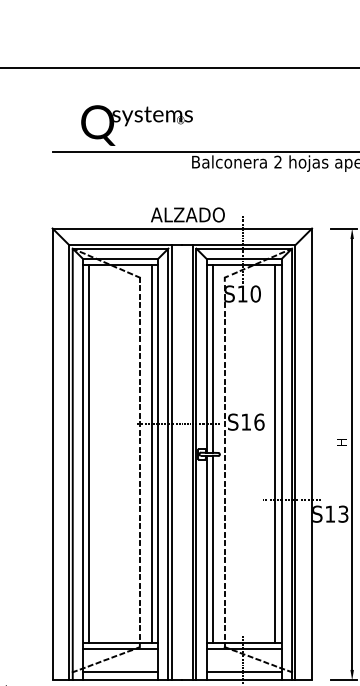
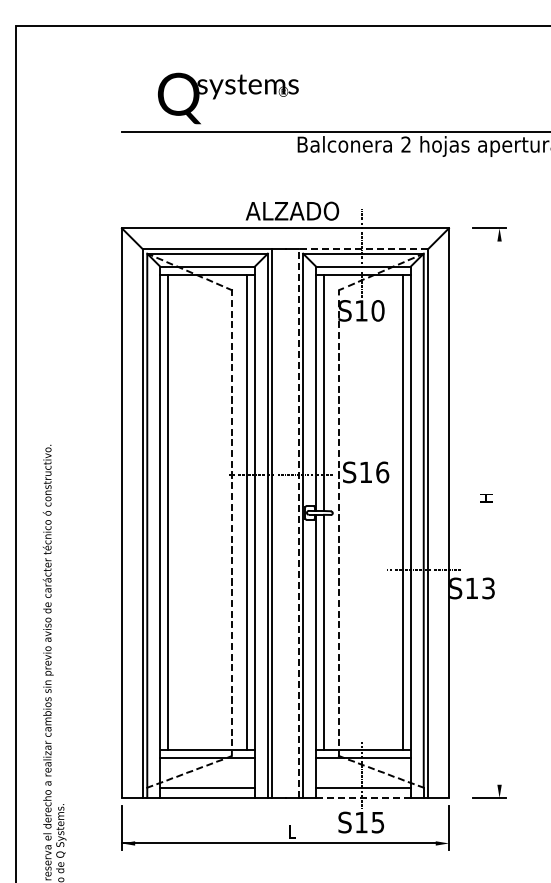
line: (192, 411) -> (298, 459), solid -> dashed
line: (352, 453) -> (499, 512), removed
line: (243, 680) -> (362, 797), solid -> dashed

